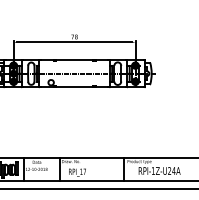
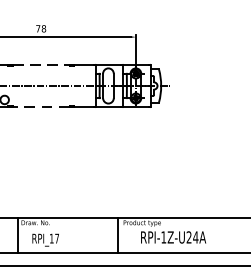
line: (75, 60) -> (42, 65), solid -> dashed
line: (74, 87) -> (41, 107), solid -> dashed

